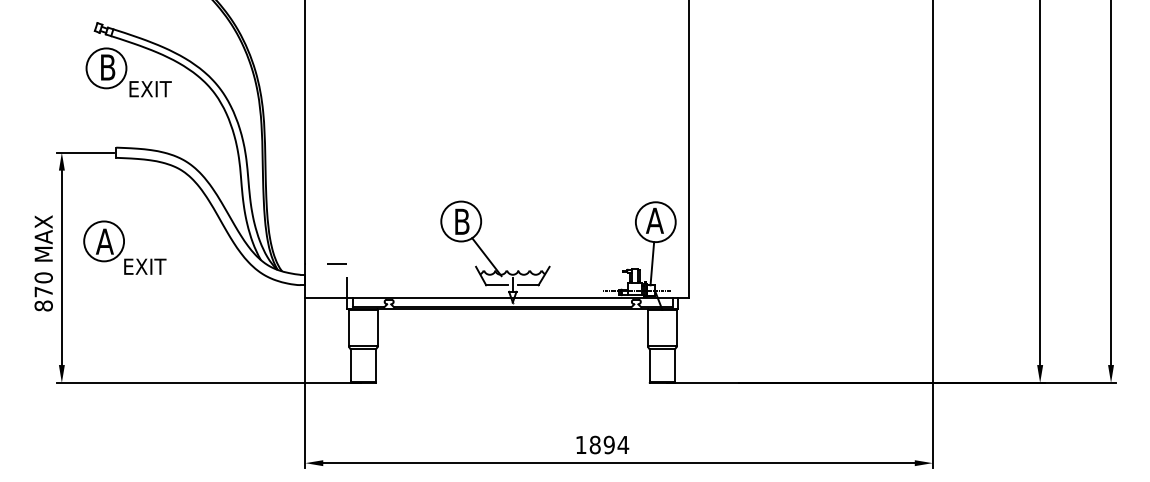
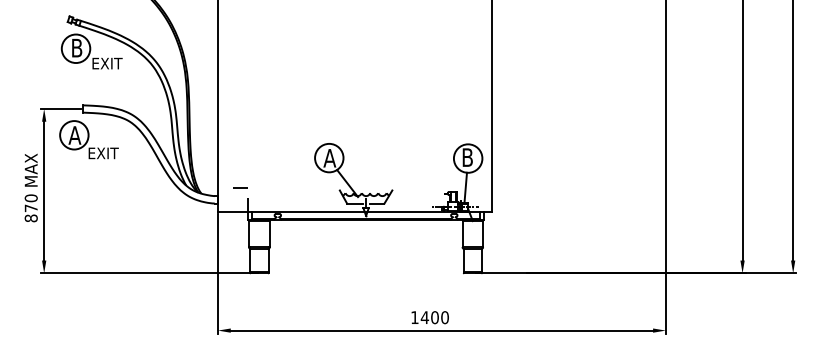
text: (654, 220) -> (467, 157), A -> B
text: (461, 222) -> (329, 158), B -> A
part: (123, 247) -> (88, 139), moved
text: (608, 444) -> (434, 317), 1894 -> 1400

